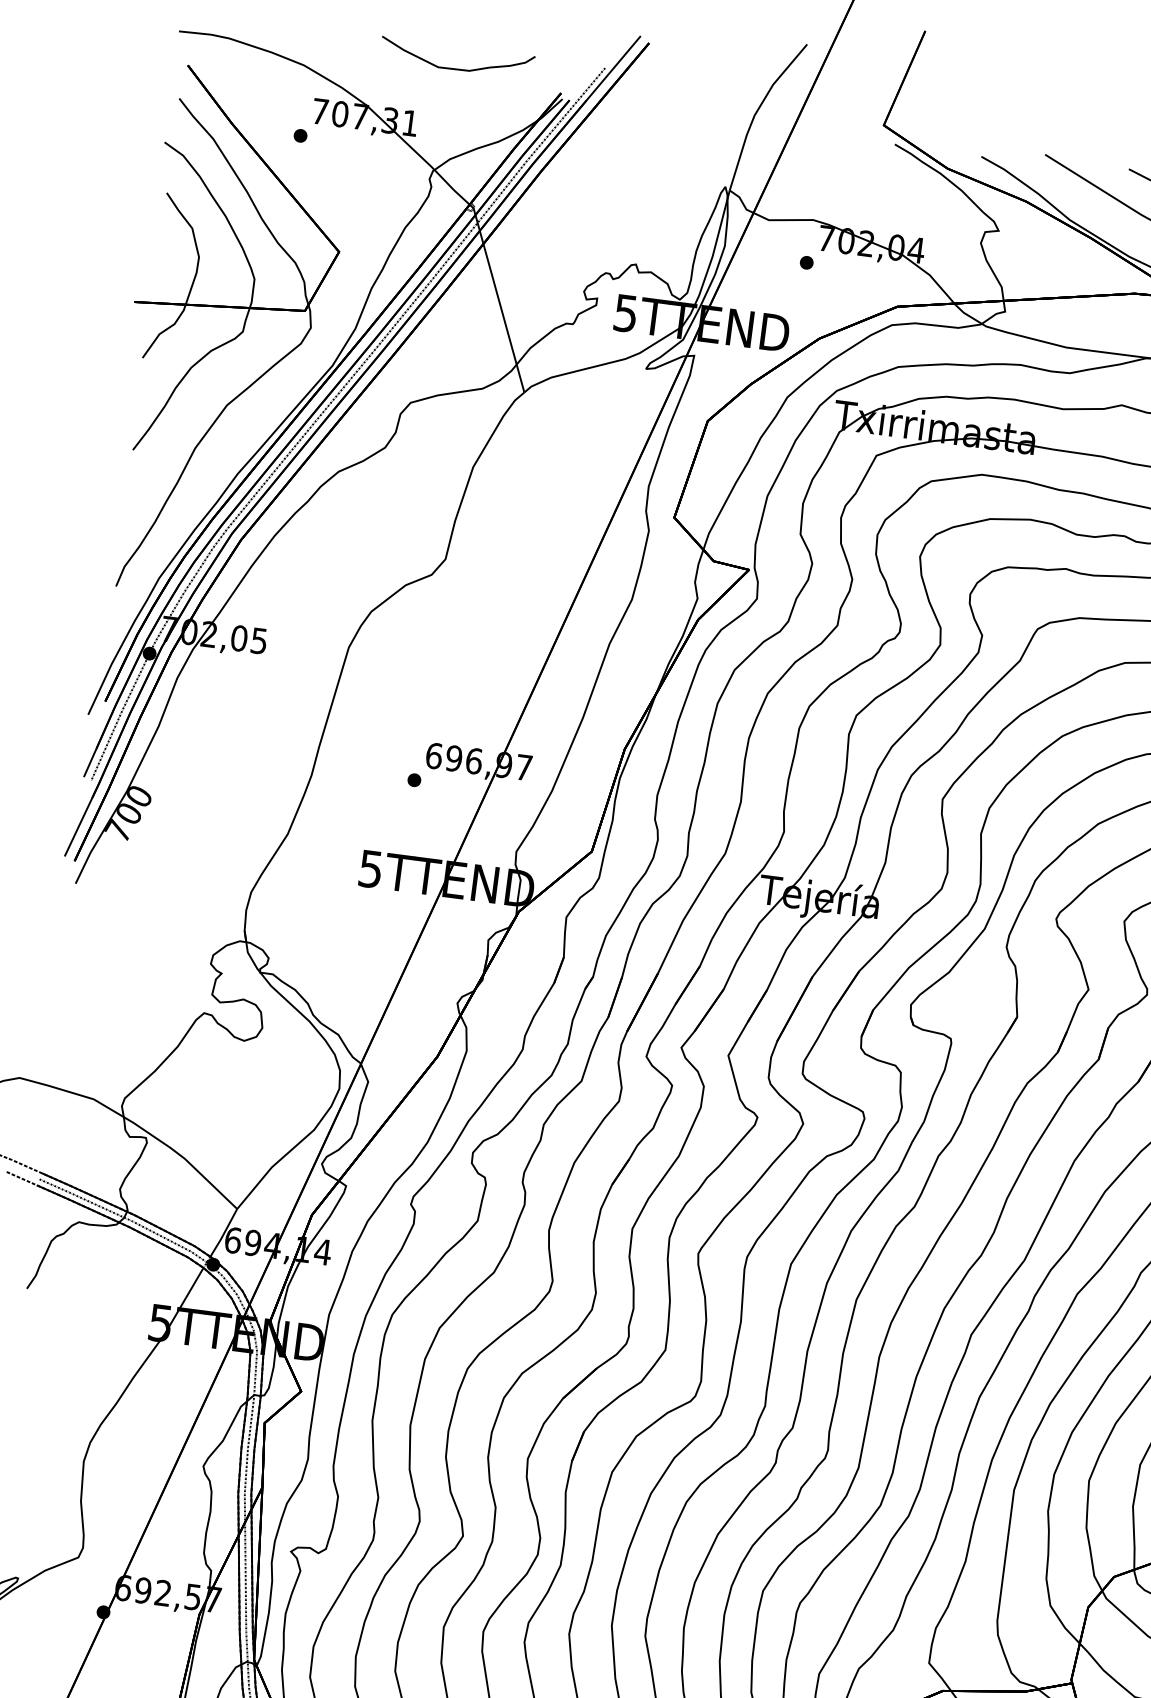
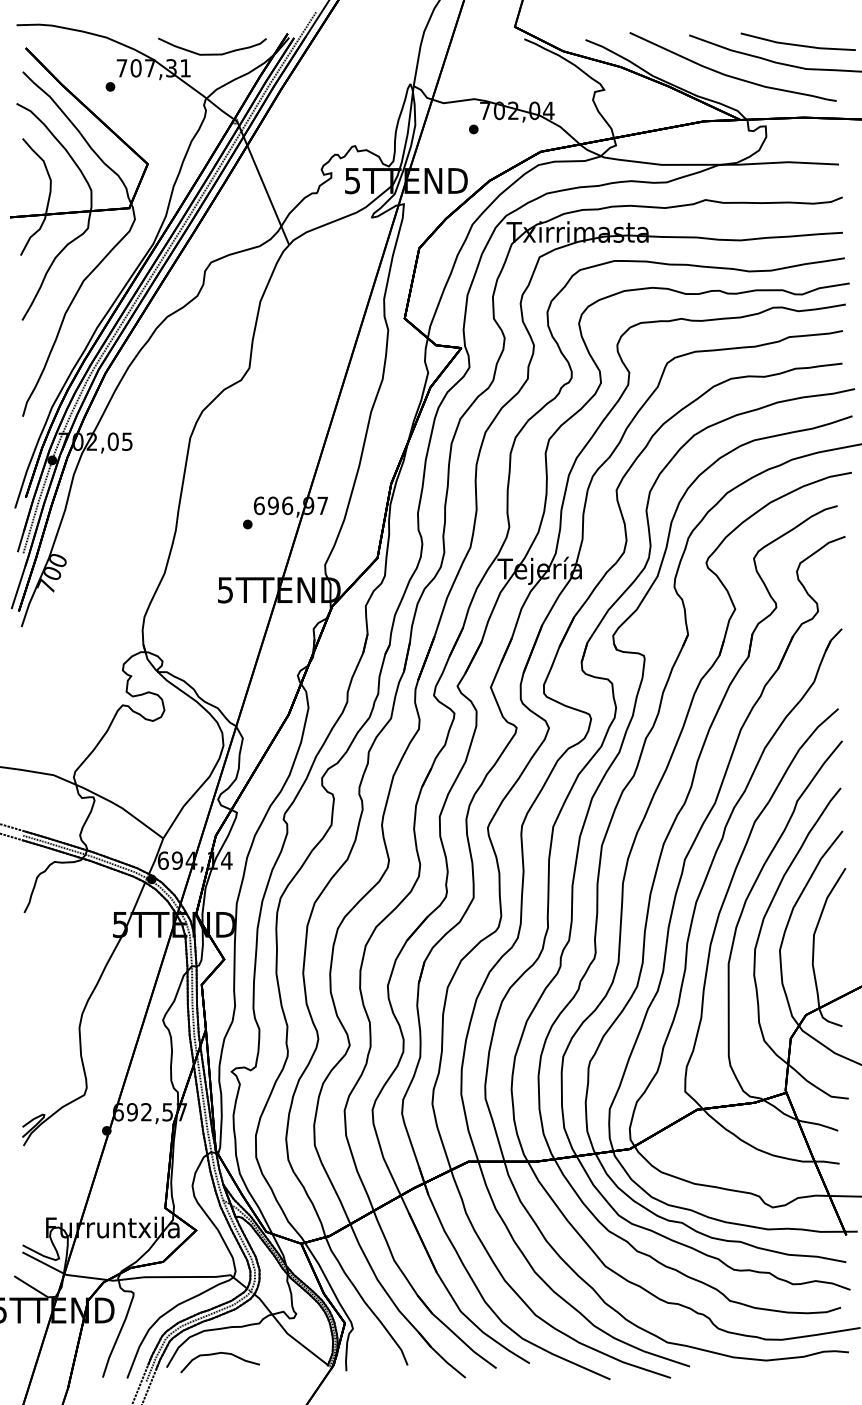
curve: (456, 67) -> (212, 53), moved

